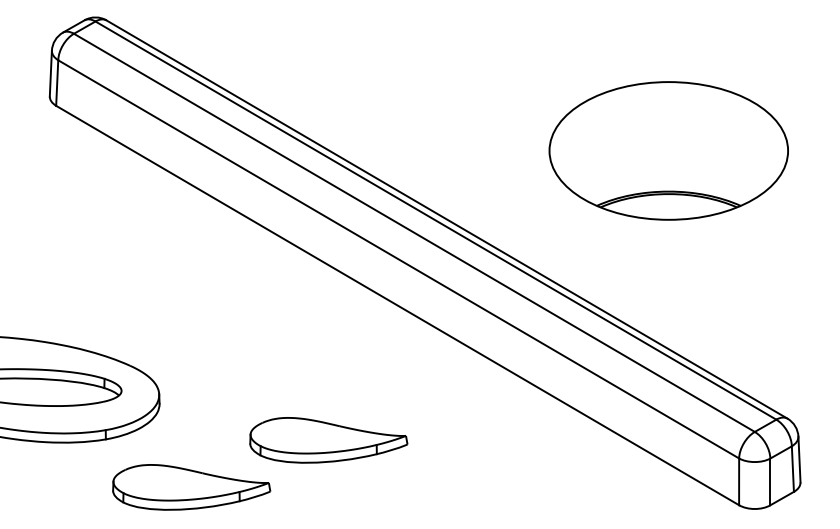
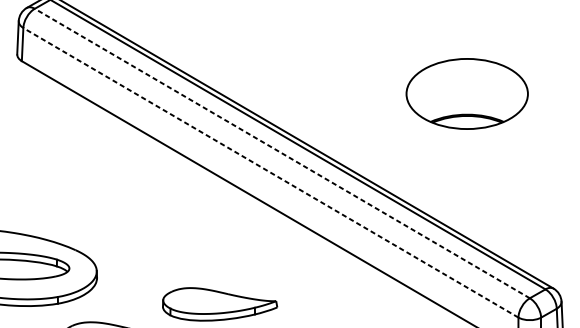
part: (668, 150) -> (467, 93), size x0.7
line: (413, 232) -> (281, 153), solid -> dashed
line: (398, 259) -> (270, 172), solid -> dashed

